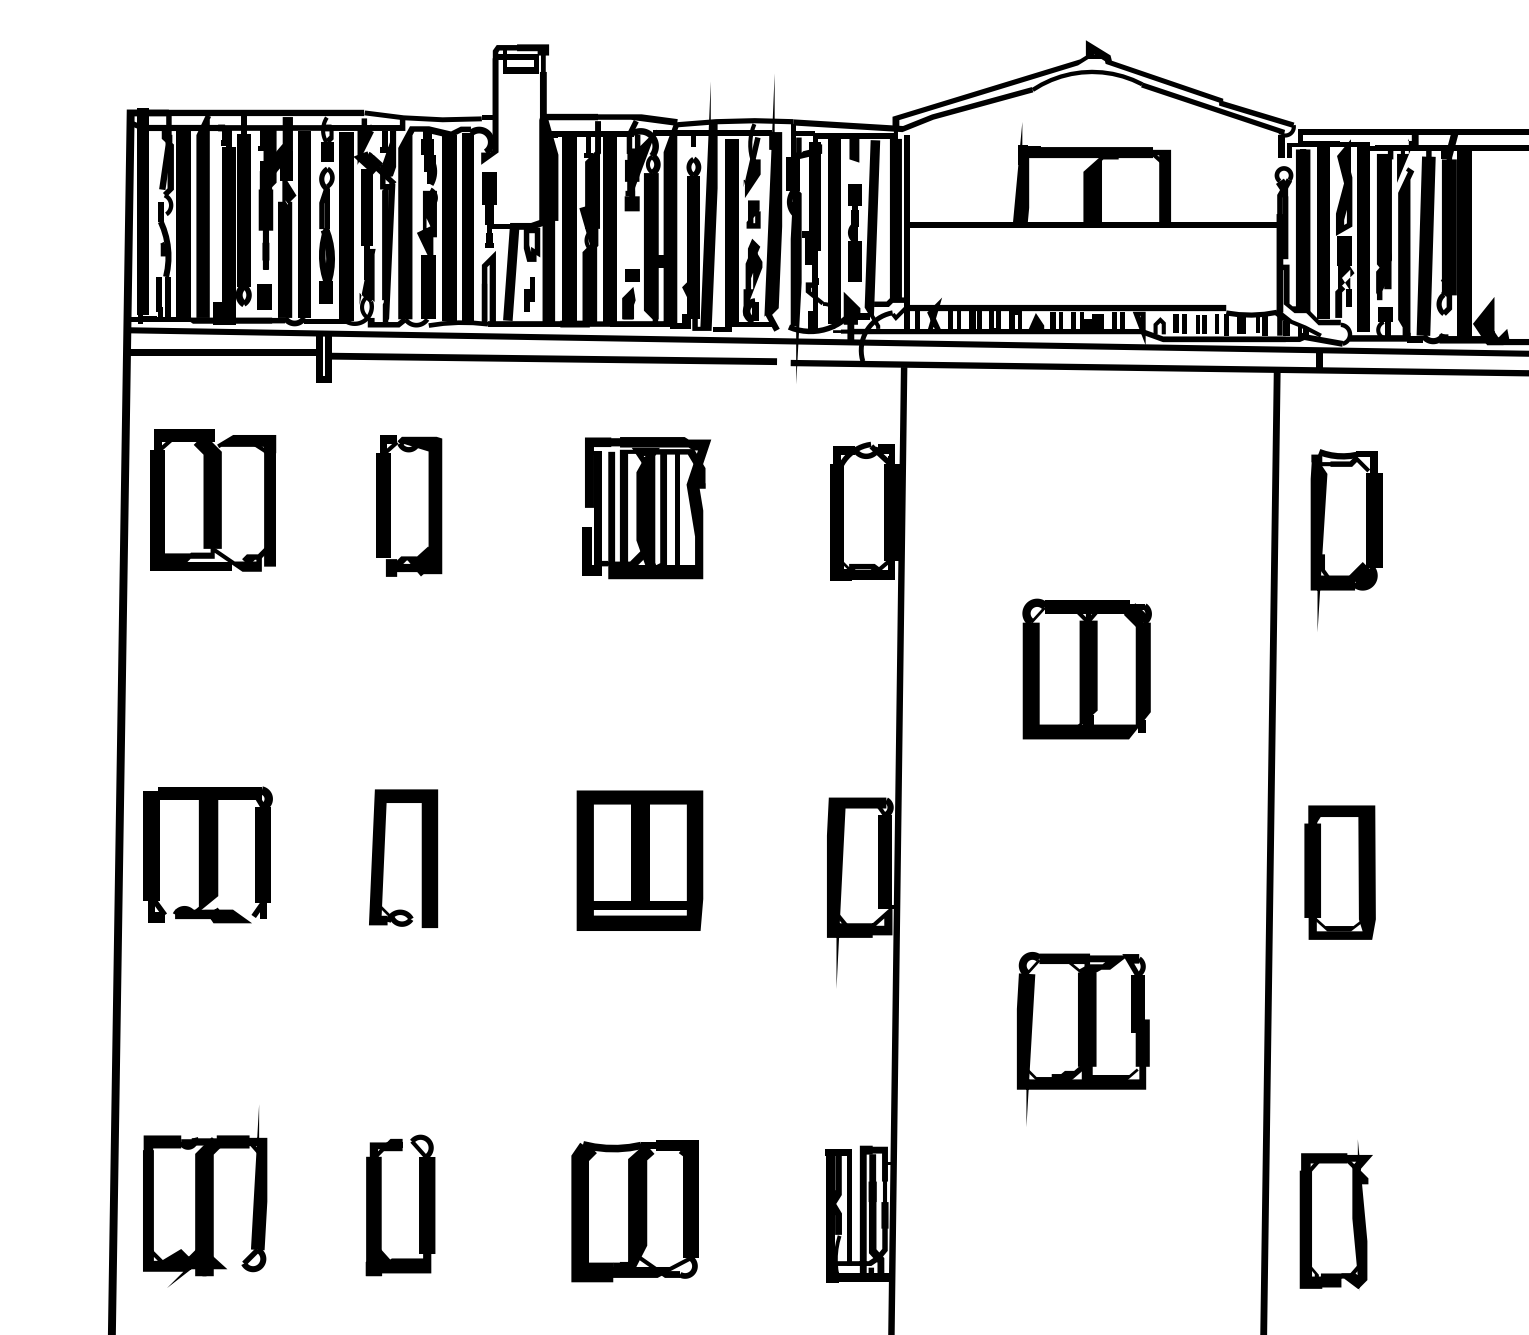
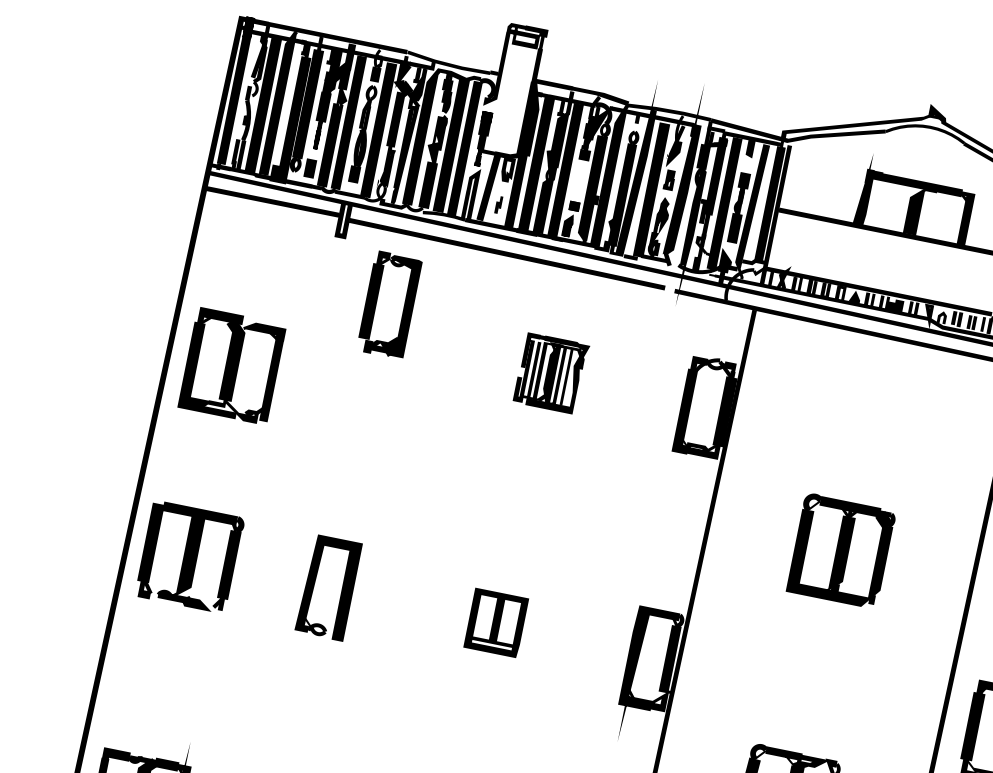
part: (529, 294) -> (498, 204), size x0.7
part: (213, 500) -> (232, 366), moved
part: (390, 505) -> (376, 302), moved
part: (646, 508) -> (551, 373), size x0.7
part: (639, 860) -> (495, 622), size x0.6

